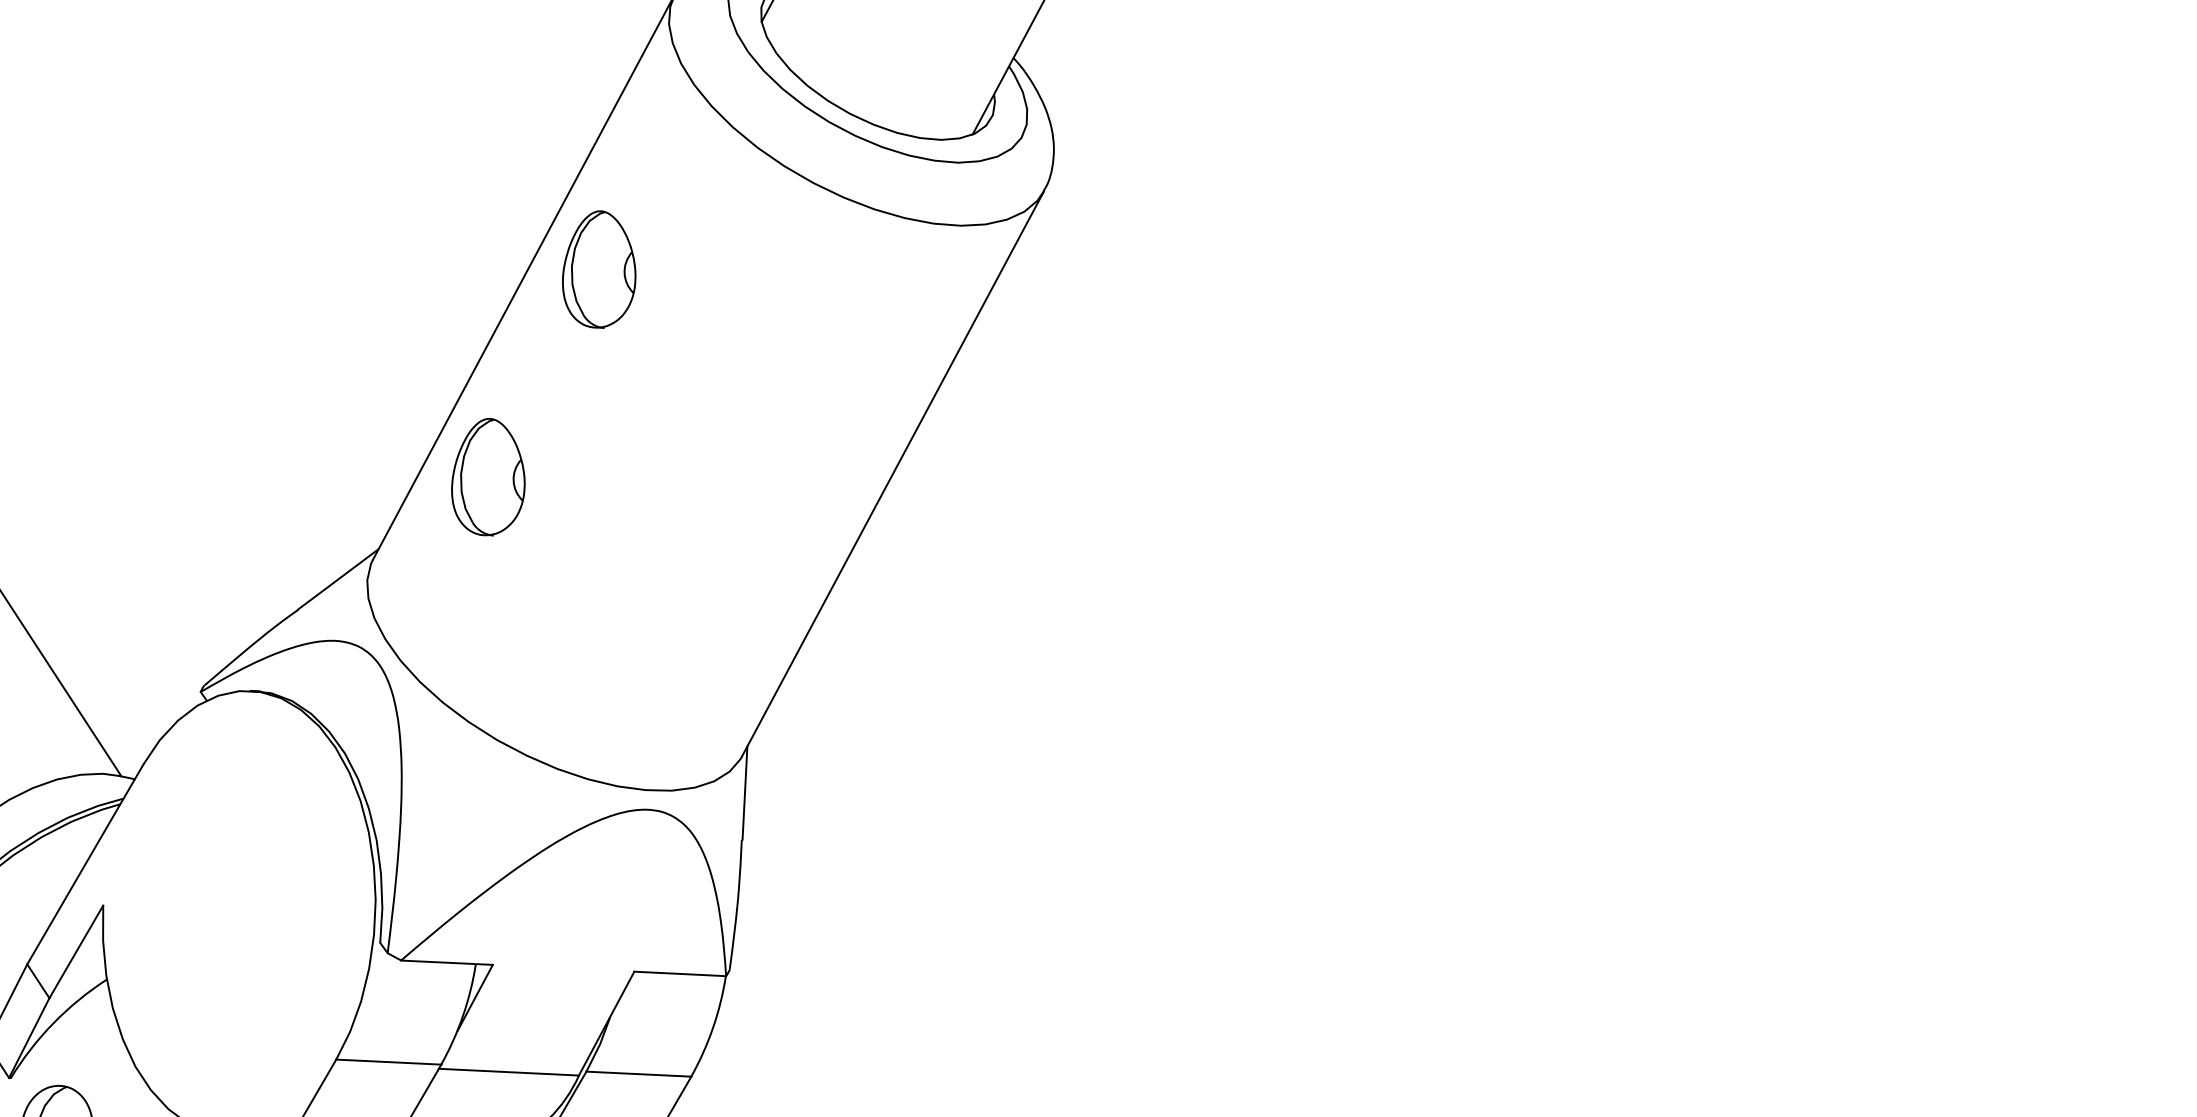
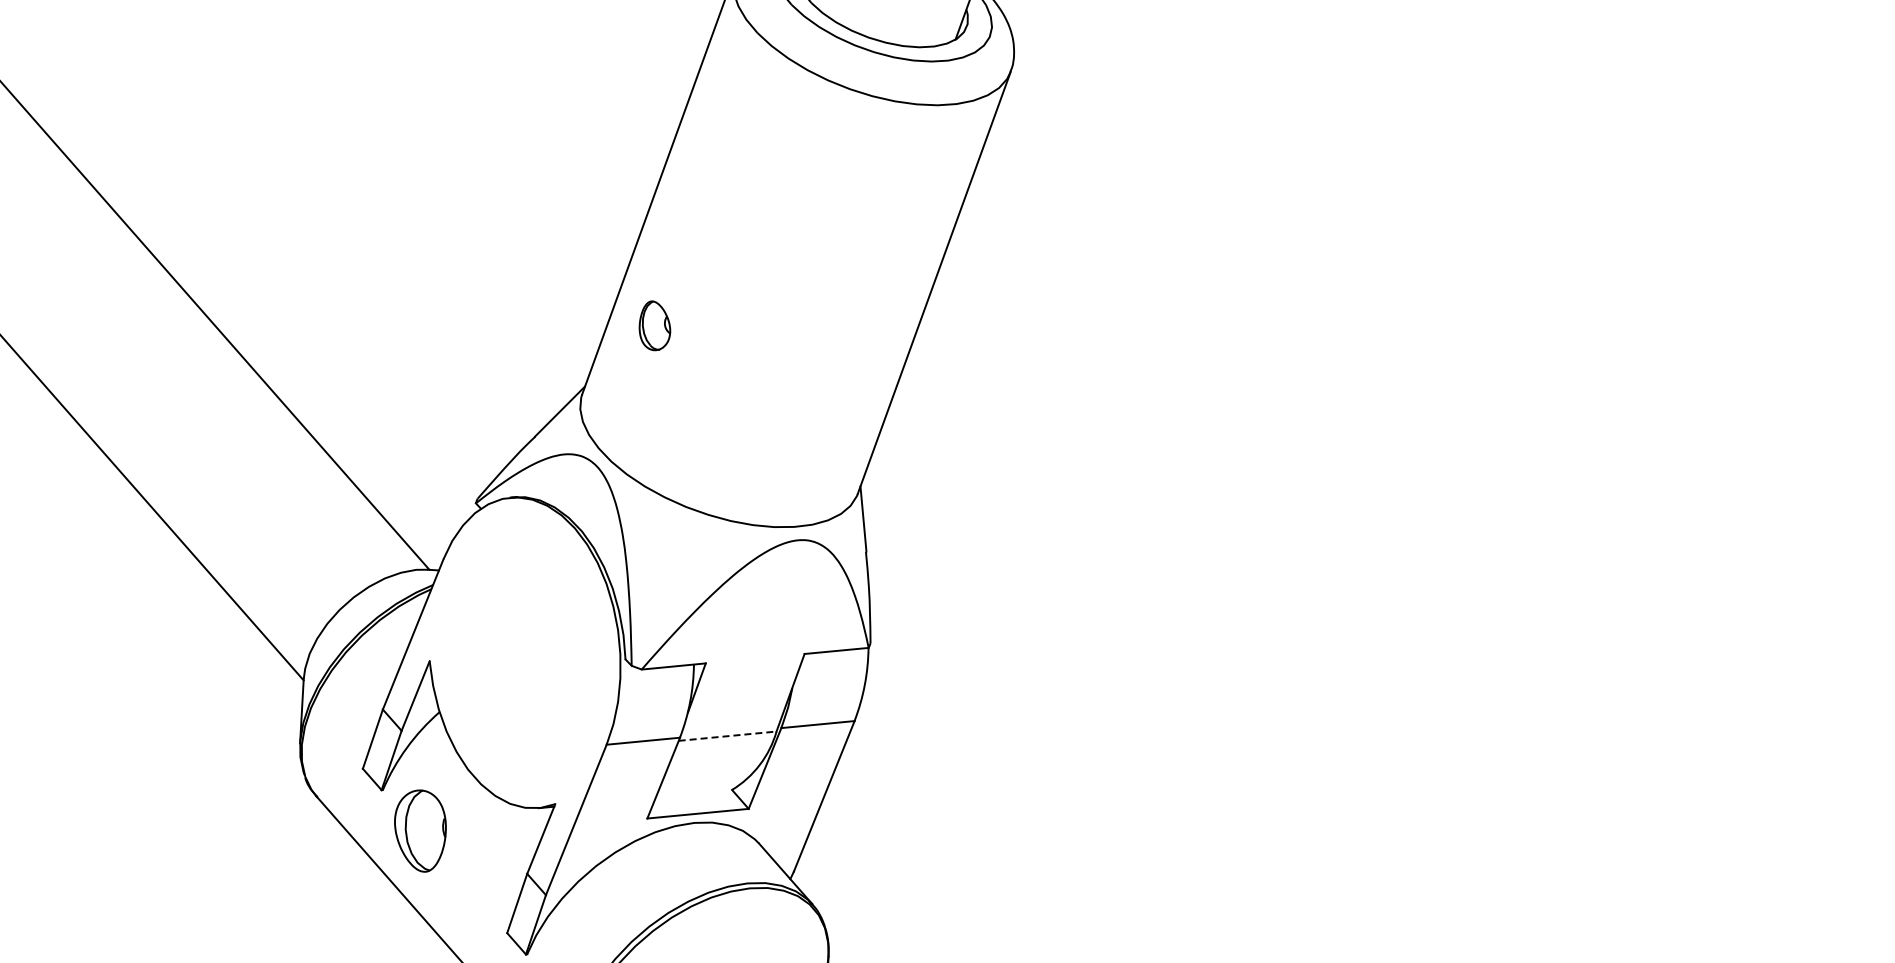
part: (599, 269) -> (710, 170), removed
part: (489, 477) -> (654, 325), size x0.6
line: (510, 1072) -> (728, 736), solid -> dashed

